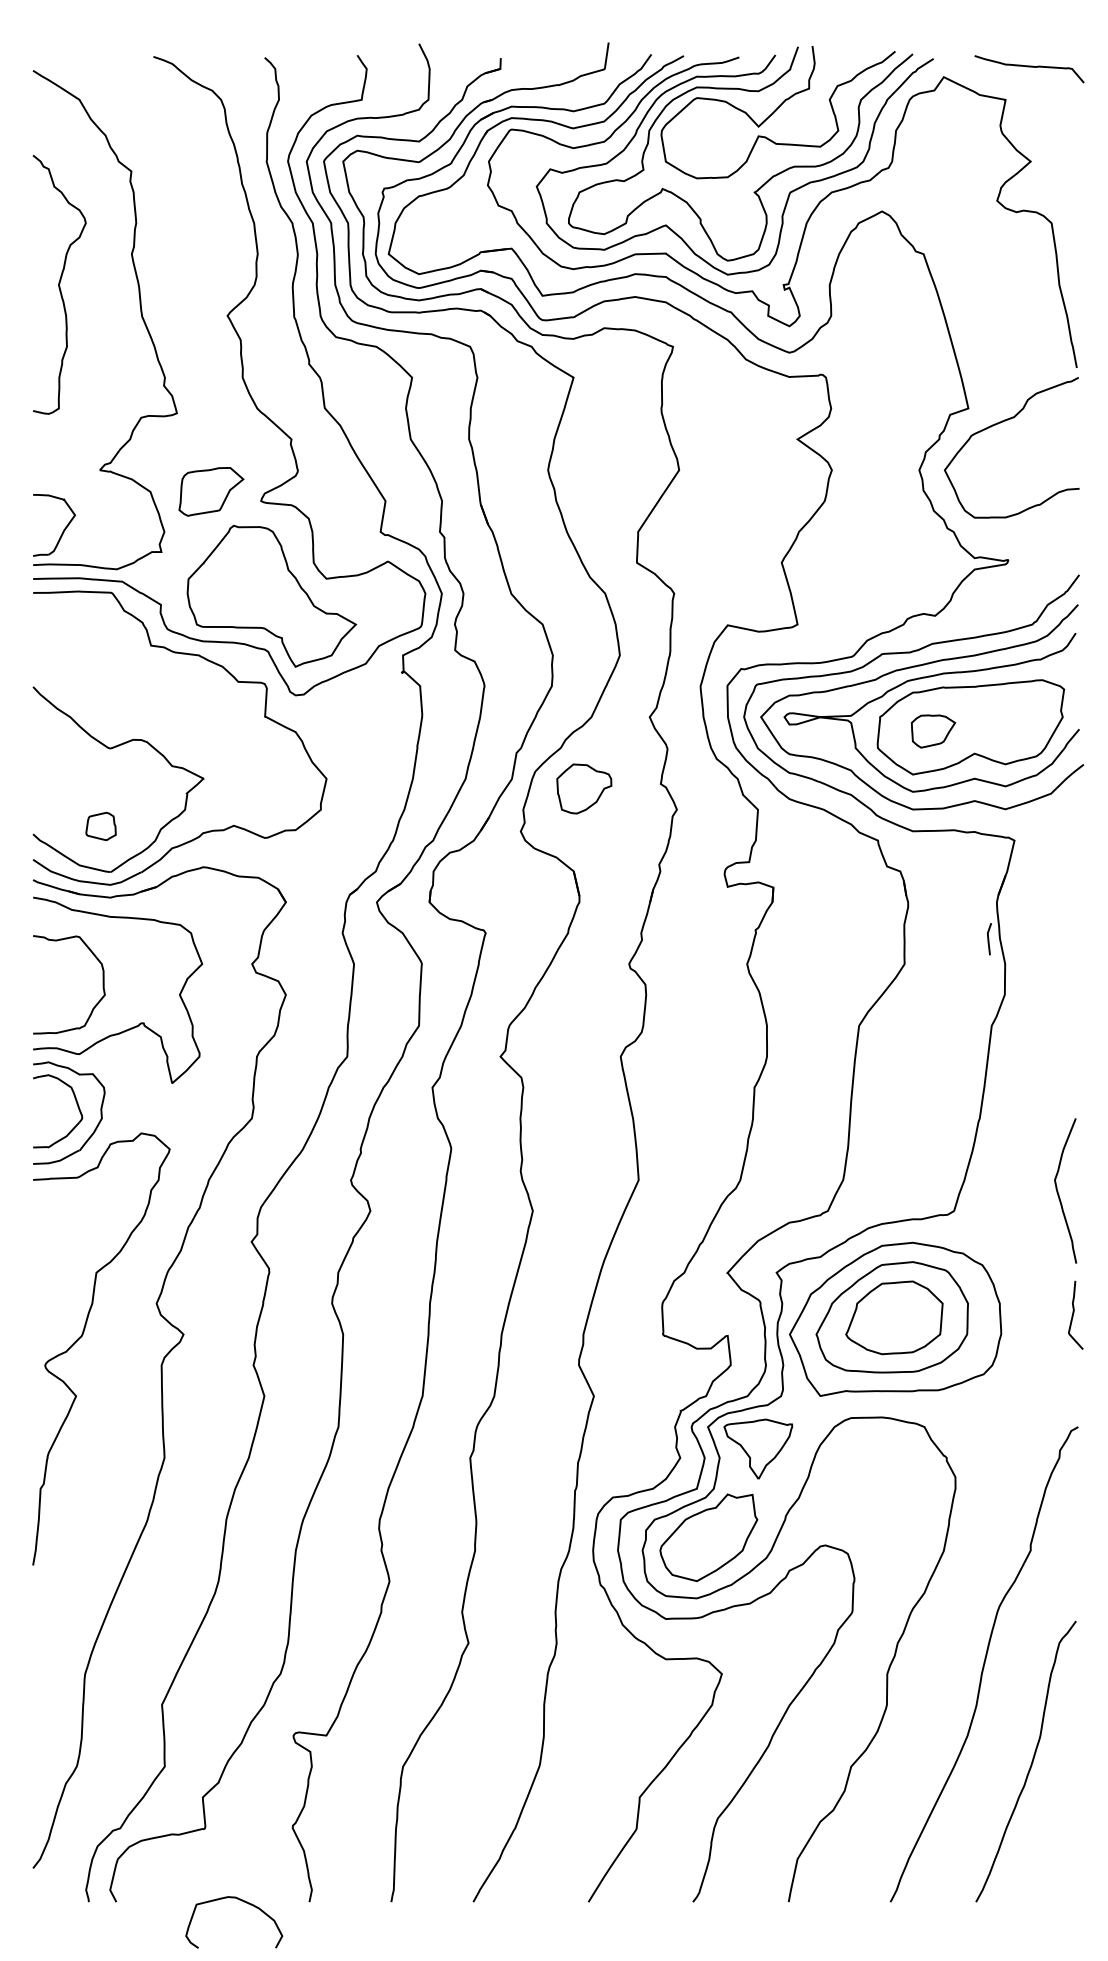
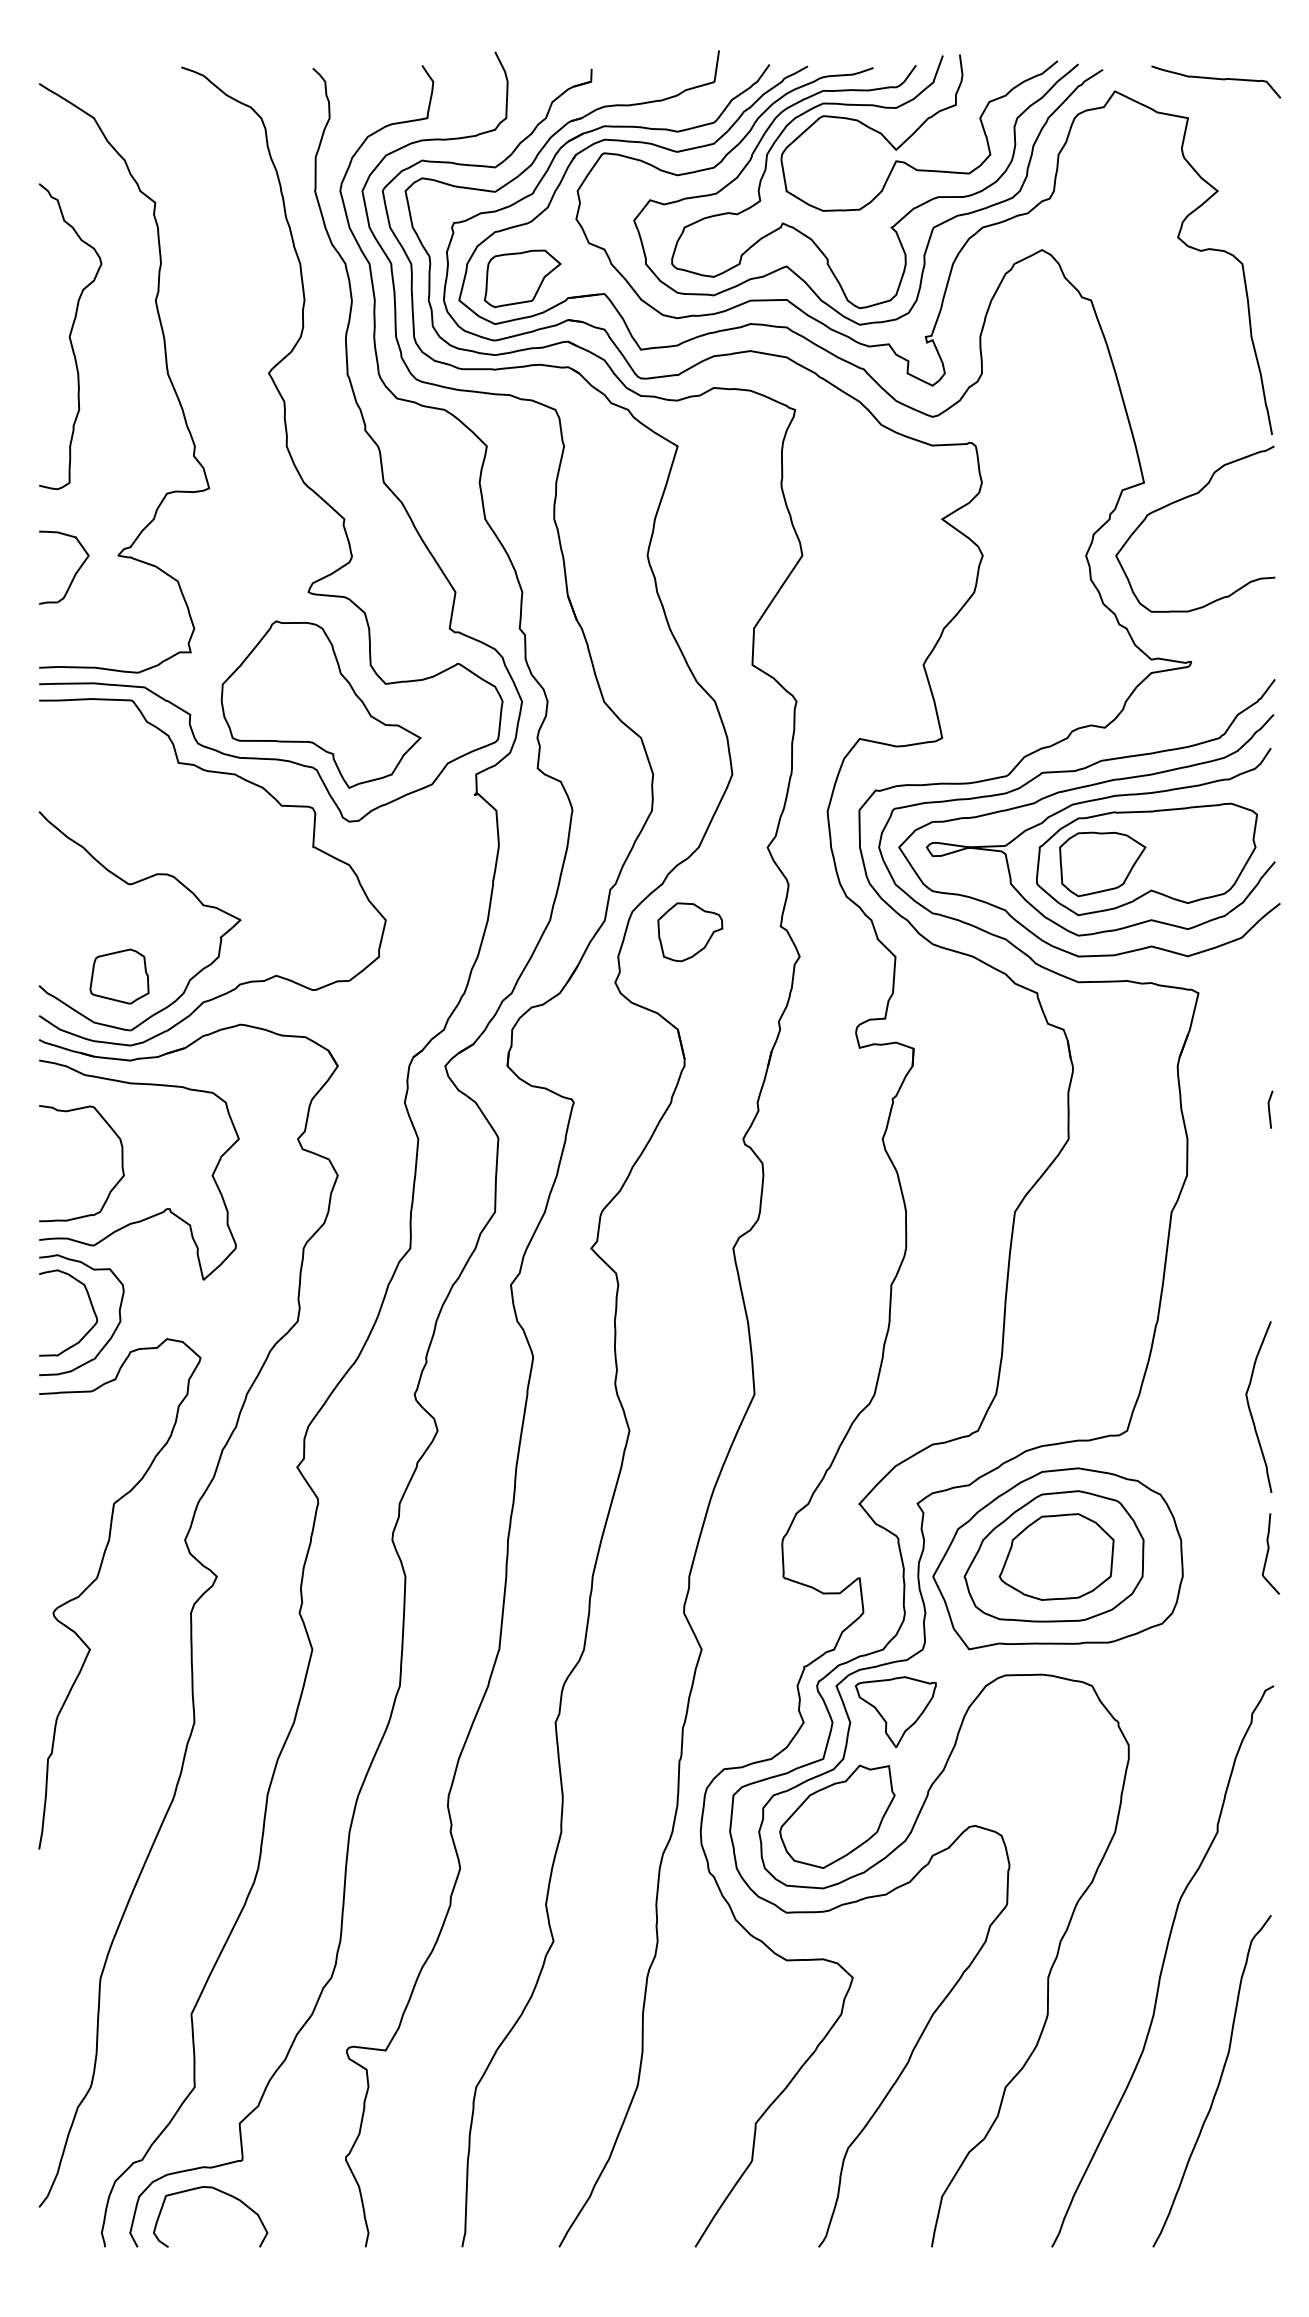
part: (211, 491) -> (522, 278), moved
part: (63, 529) -> (75, 572), moved
part: (933, 731) -> (1102, 864), size x1.67
part: (100, 826) -> (118, 976), size x1.67
line: (988, 939) -> (1269, 1110), moved
curve: (241, 1901) -> (219, 2192), moved

